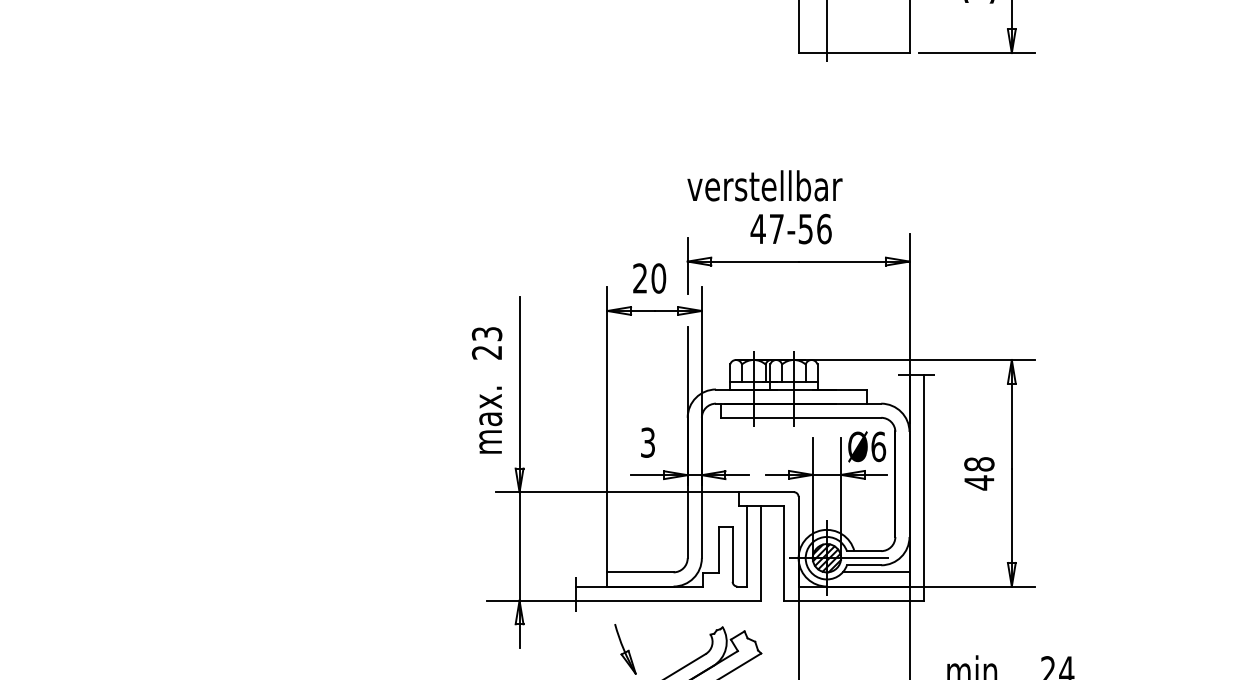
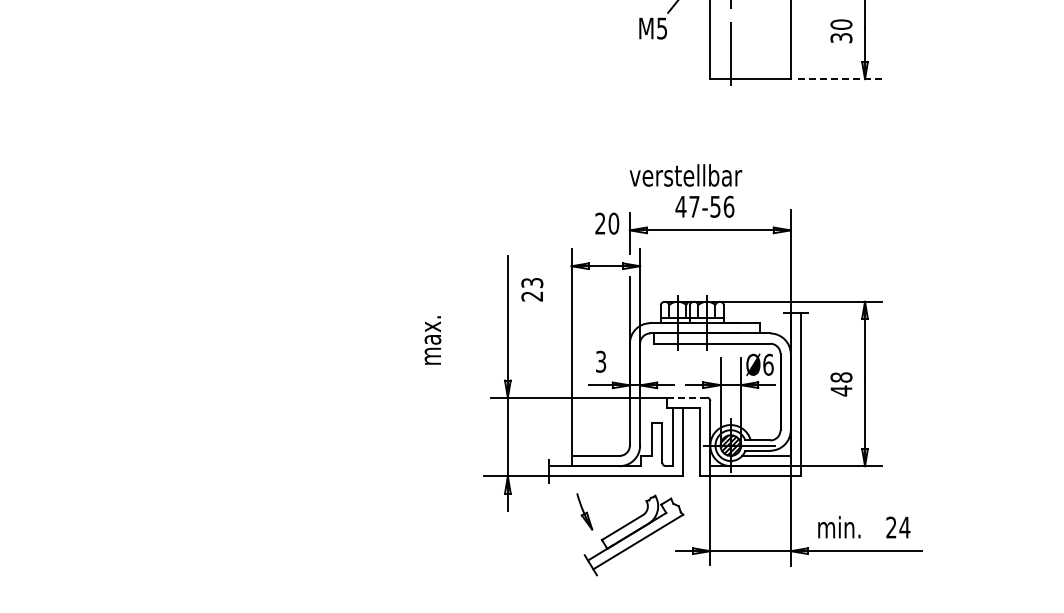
line: (978, 53) -> (840, 79), solid -> dashed
text: (649, 278) -> (607, 223), moved
text: (487, 343) -> (532, 289), moved
text: (490, 420) -> (432, 340), moved
line: (767, 491) -> (687, 397), solid -> dashed

